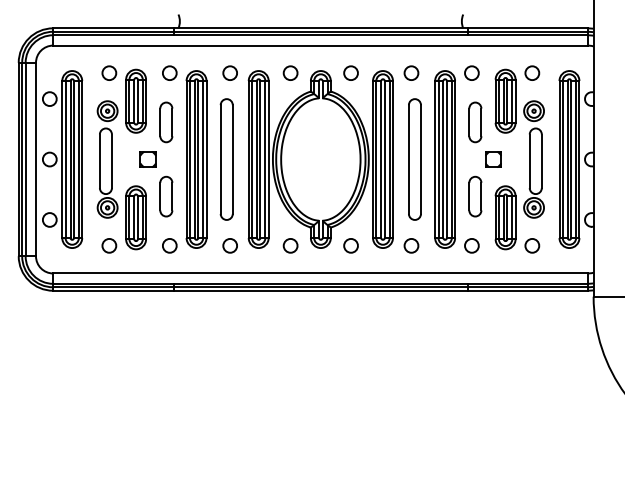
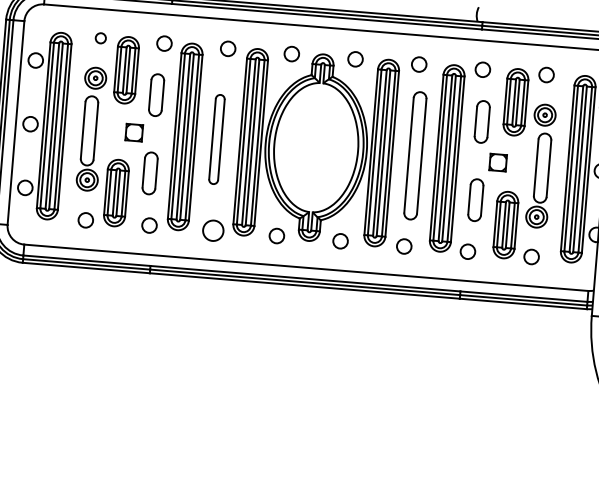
circle: (109, 72) -> (101, 37), size x0.7
part: (226, 159) -> (216, 139), size x0.7
circle: (229, 245) -> (212, 230), size x1.4

